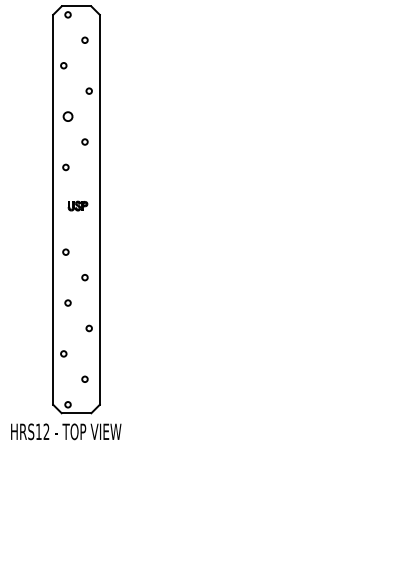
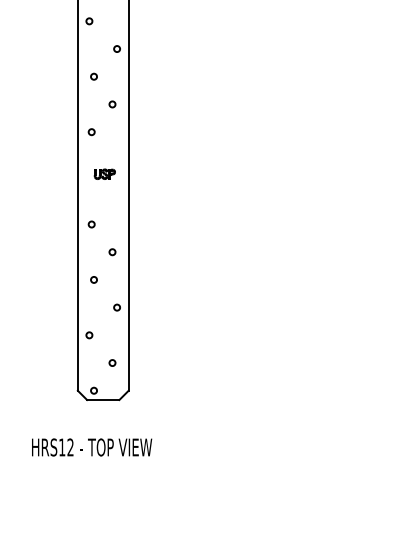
circle: (67, 116) -> (93, 76), size x0.62
text: (66, 431) -> (92, 447), moved

